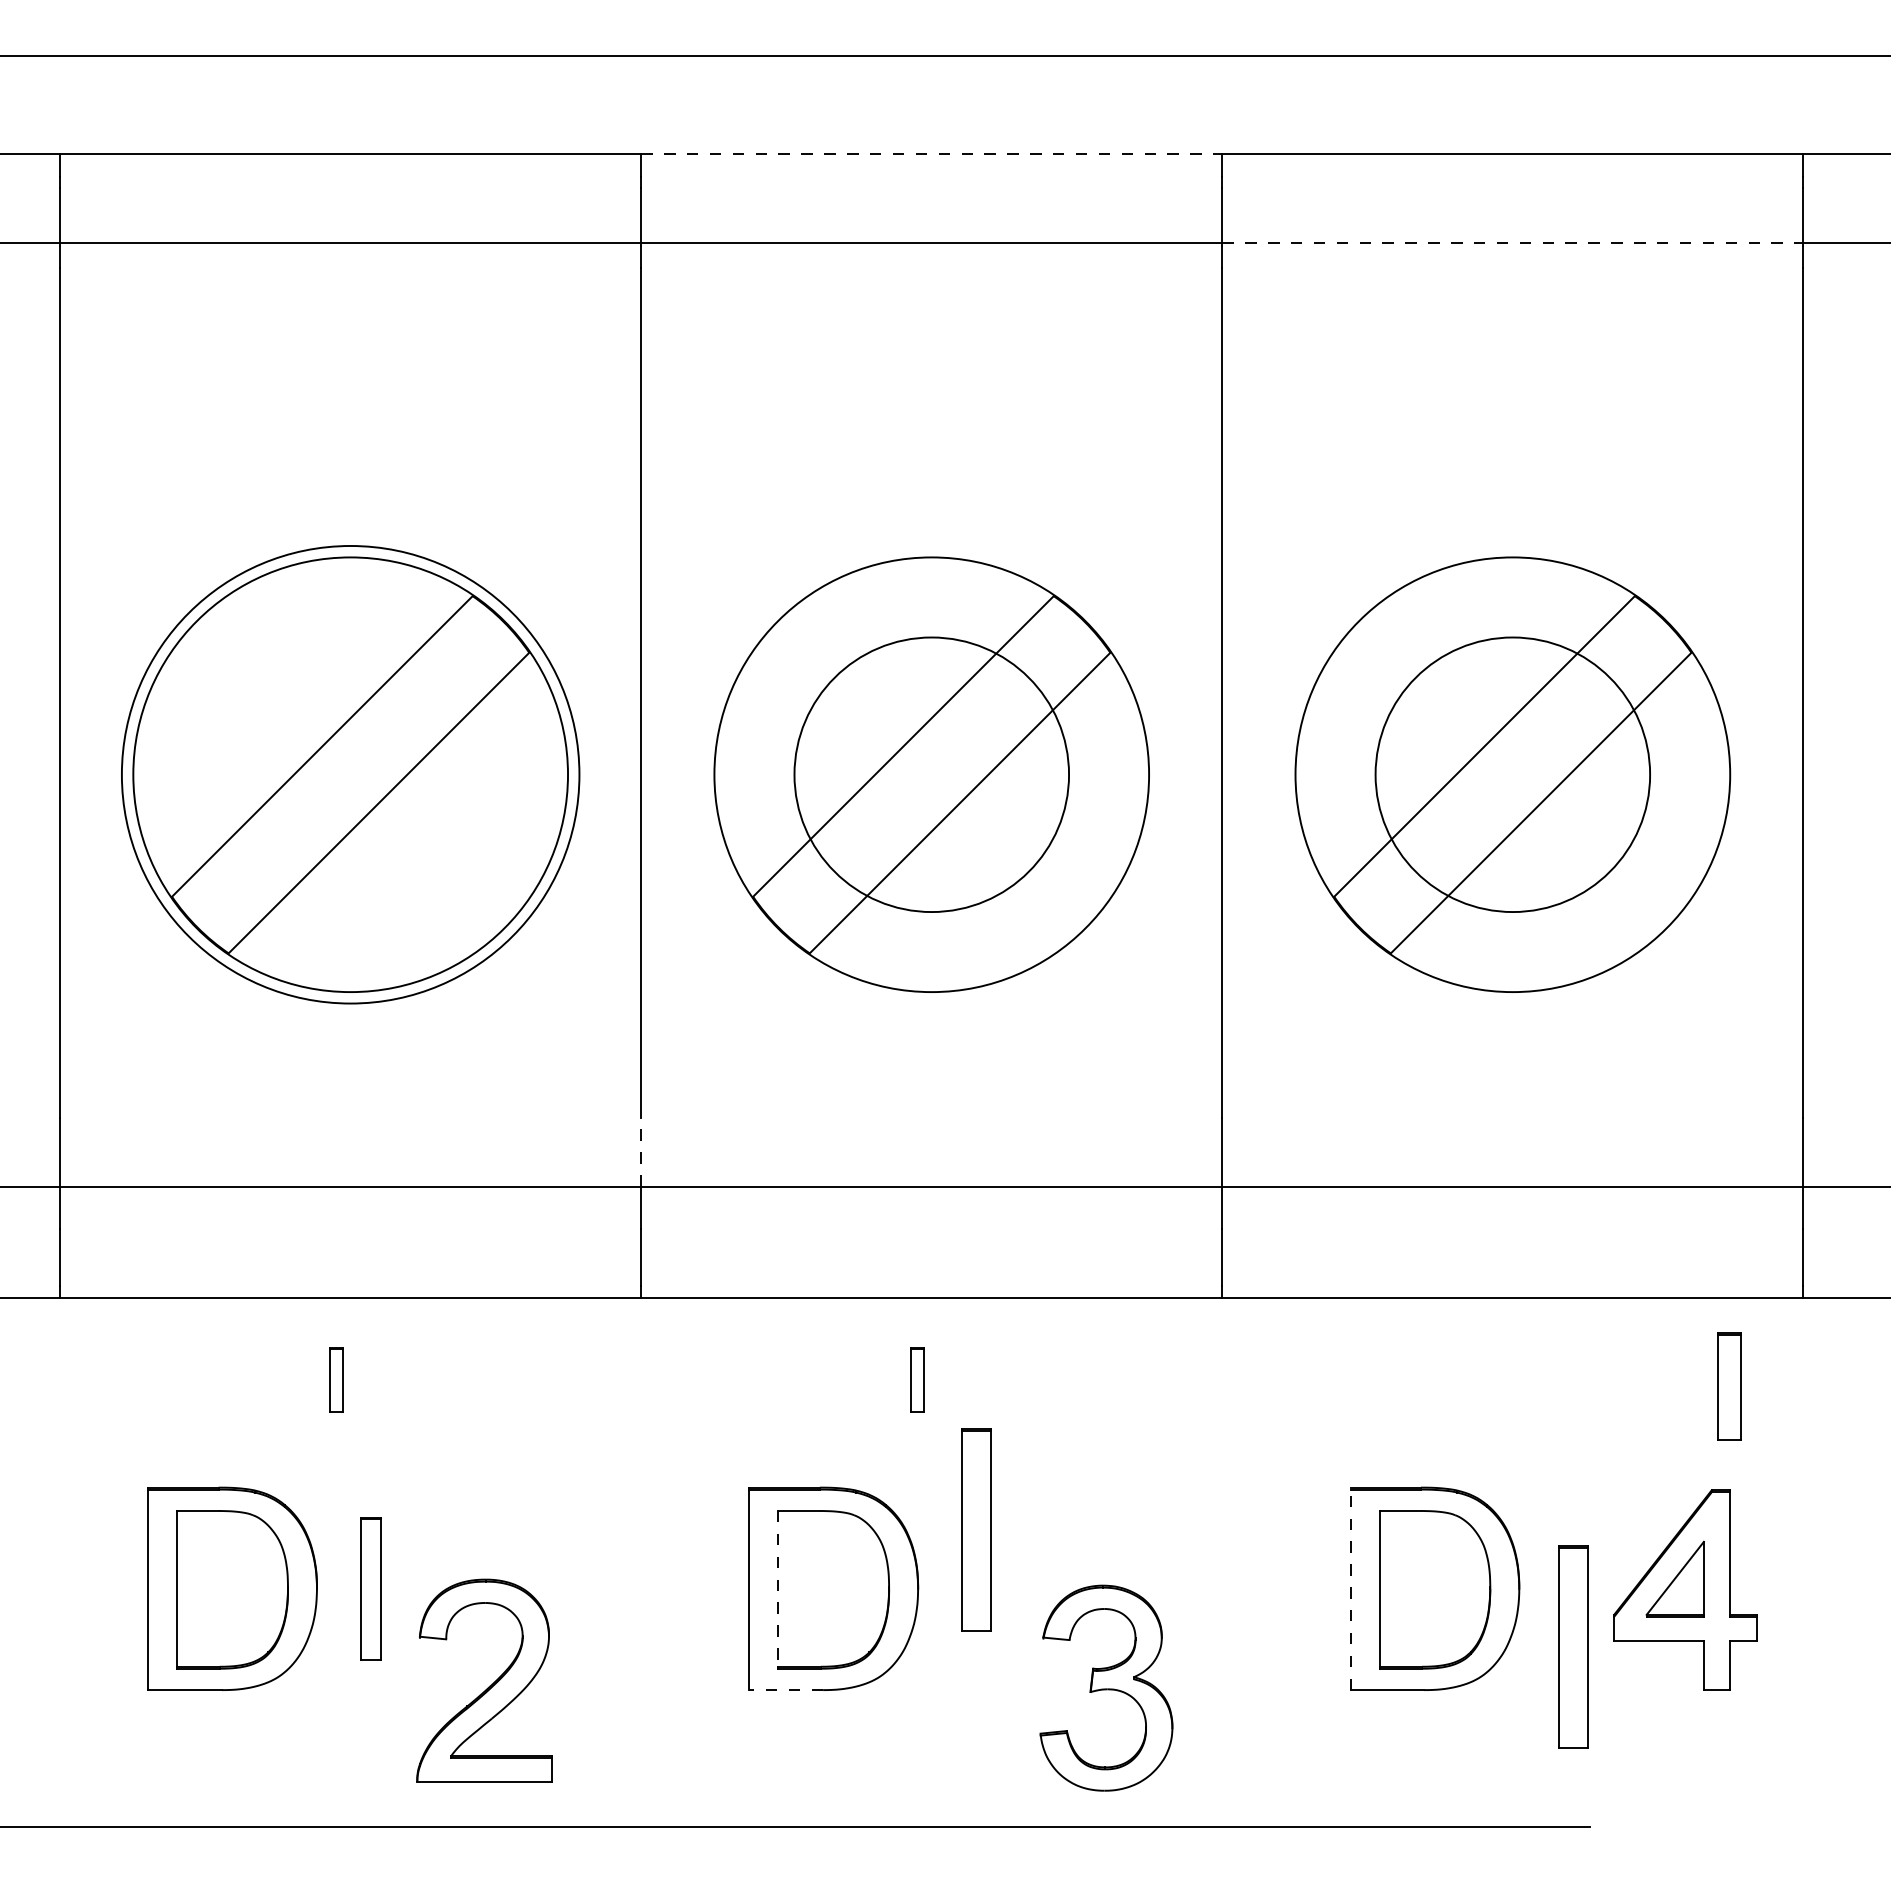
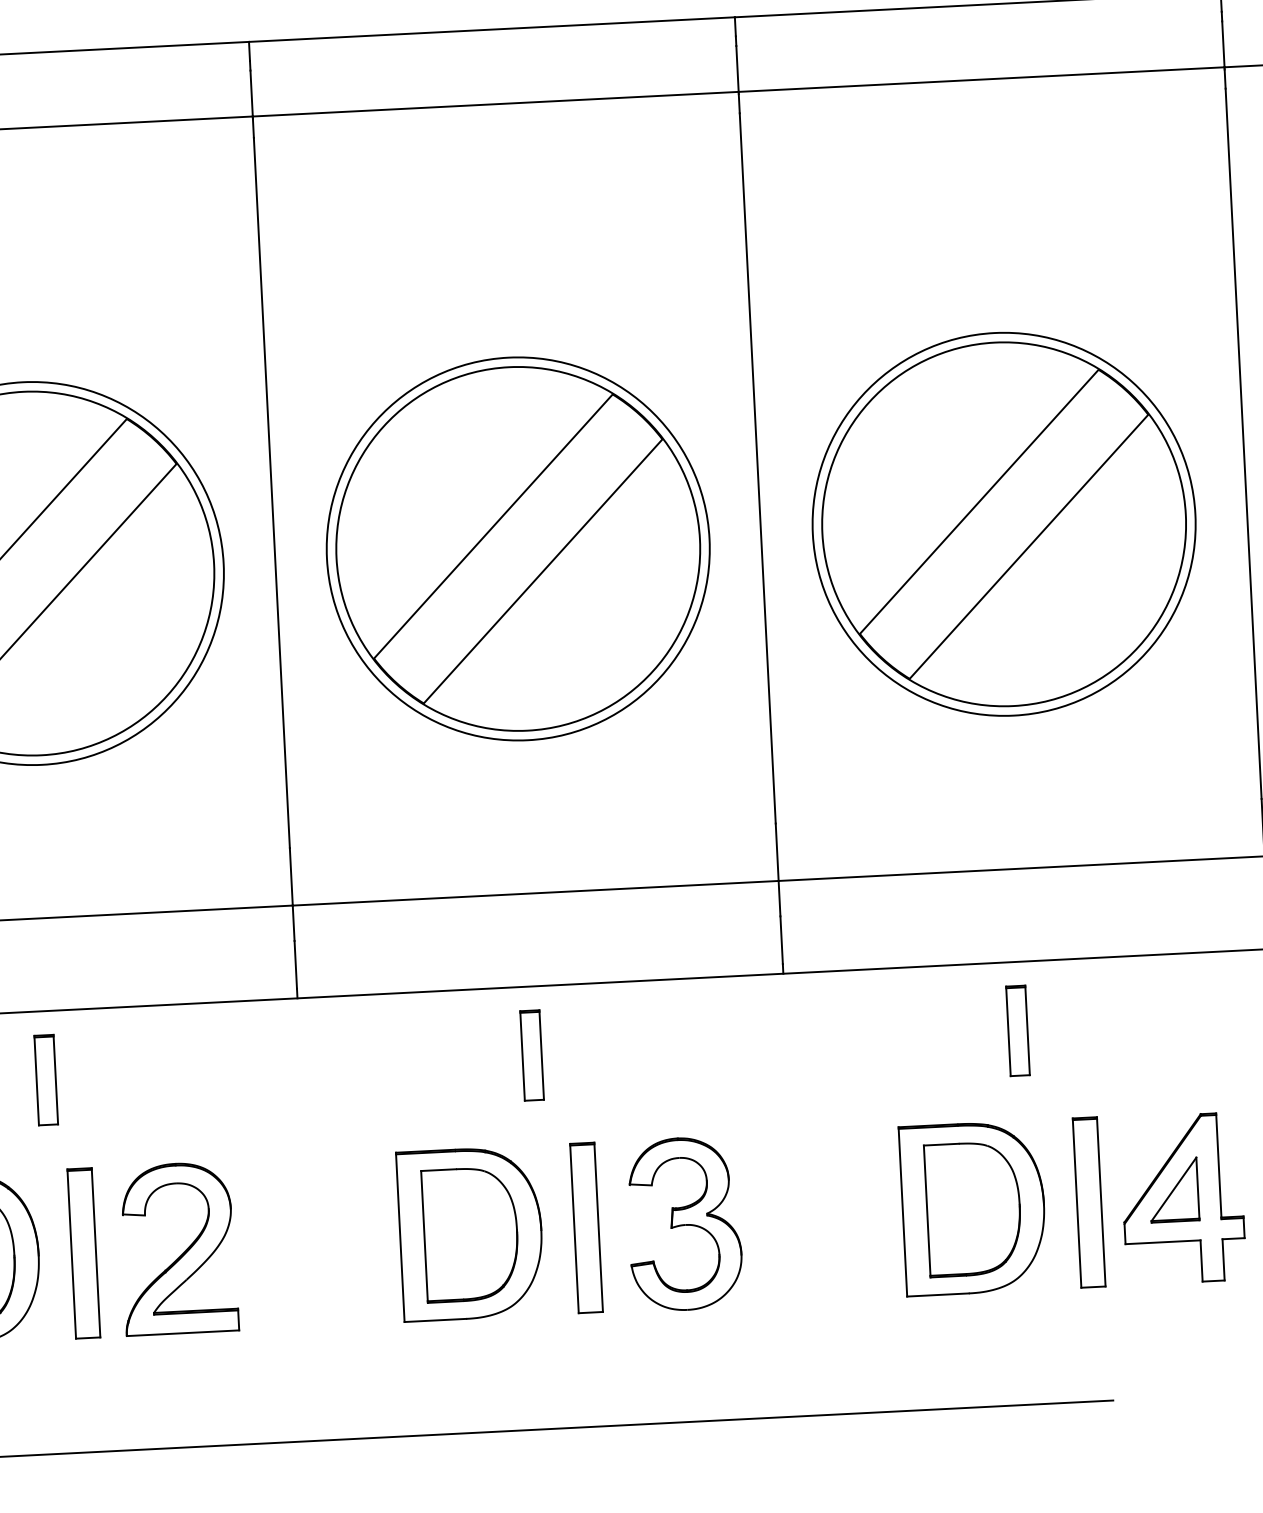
line: (931, 153) -> (491, 29), dashed -> solid
line: (1512, 242) -> (981, 79), dashed -> solid
circle: (931, 774) -> (518, 548), size x1.67
circle: (1512, 774) -> (1003, 524), size x1.67
line: (641, 1151) -> (291, 876), dashed -> solid
part: (336, 1379) -> (46, 1079), size x1.67
part: (917, 1379) -> (531, 1055), size x1.67
part: (1729, 1386) -> (1017, 1030), moved
part: (976, 1529) -> (586, 1227), moved
part: (371, 1588) -> (84, 1253), size x1.43
line: (778, 1588) -> (424, 1235), dashed -> solid
line: (1350, 1588) -> (902, 1211), dashed -> solid
part: (1573, 1646) -> (1089, 1202), moved
part: (489, 1685) -> (183, 1252), moved
part: (1106, 1687) -> (684, 1223), moved
line: (786, 1690) -> (435, 1320), dashed -> solid

